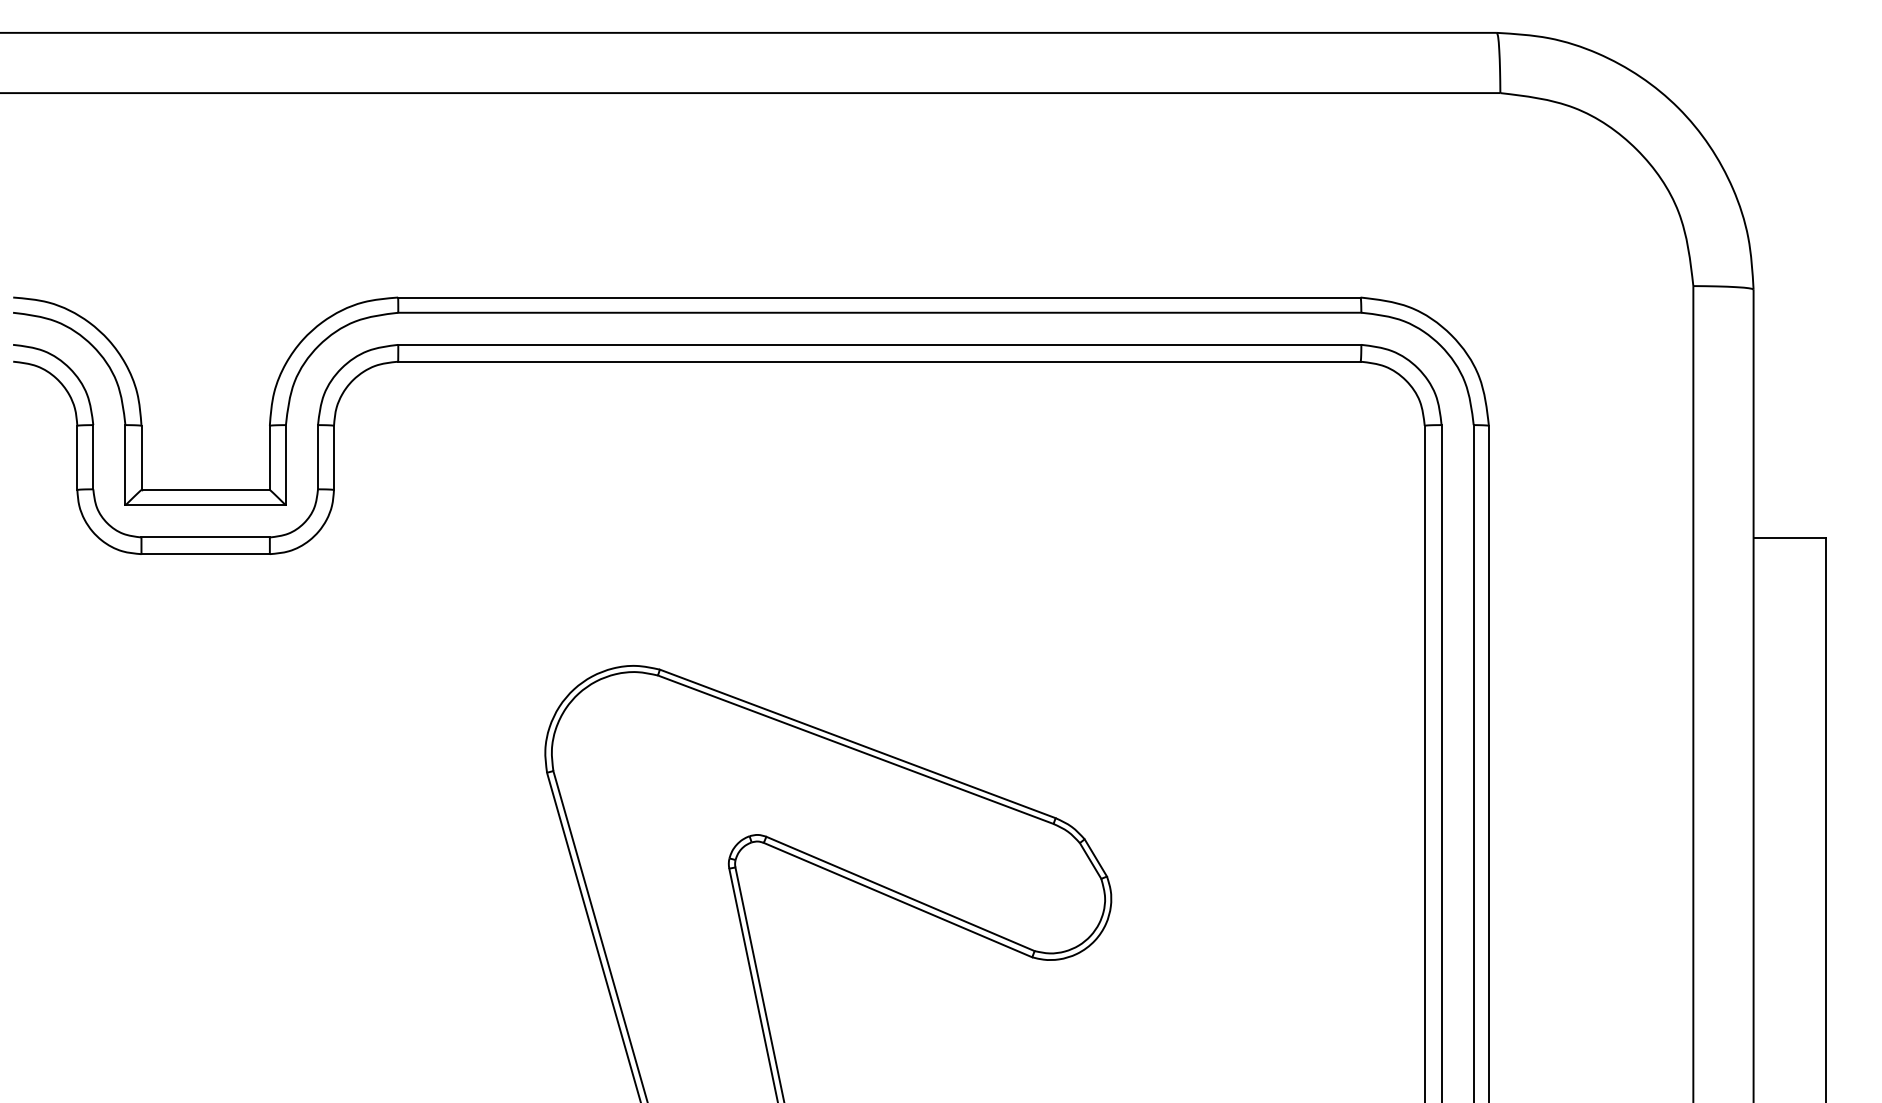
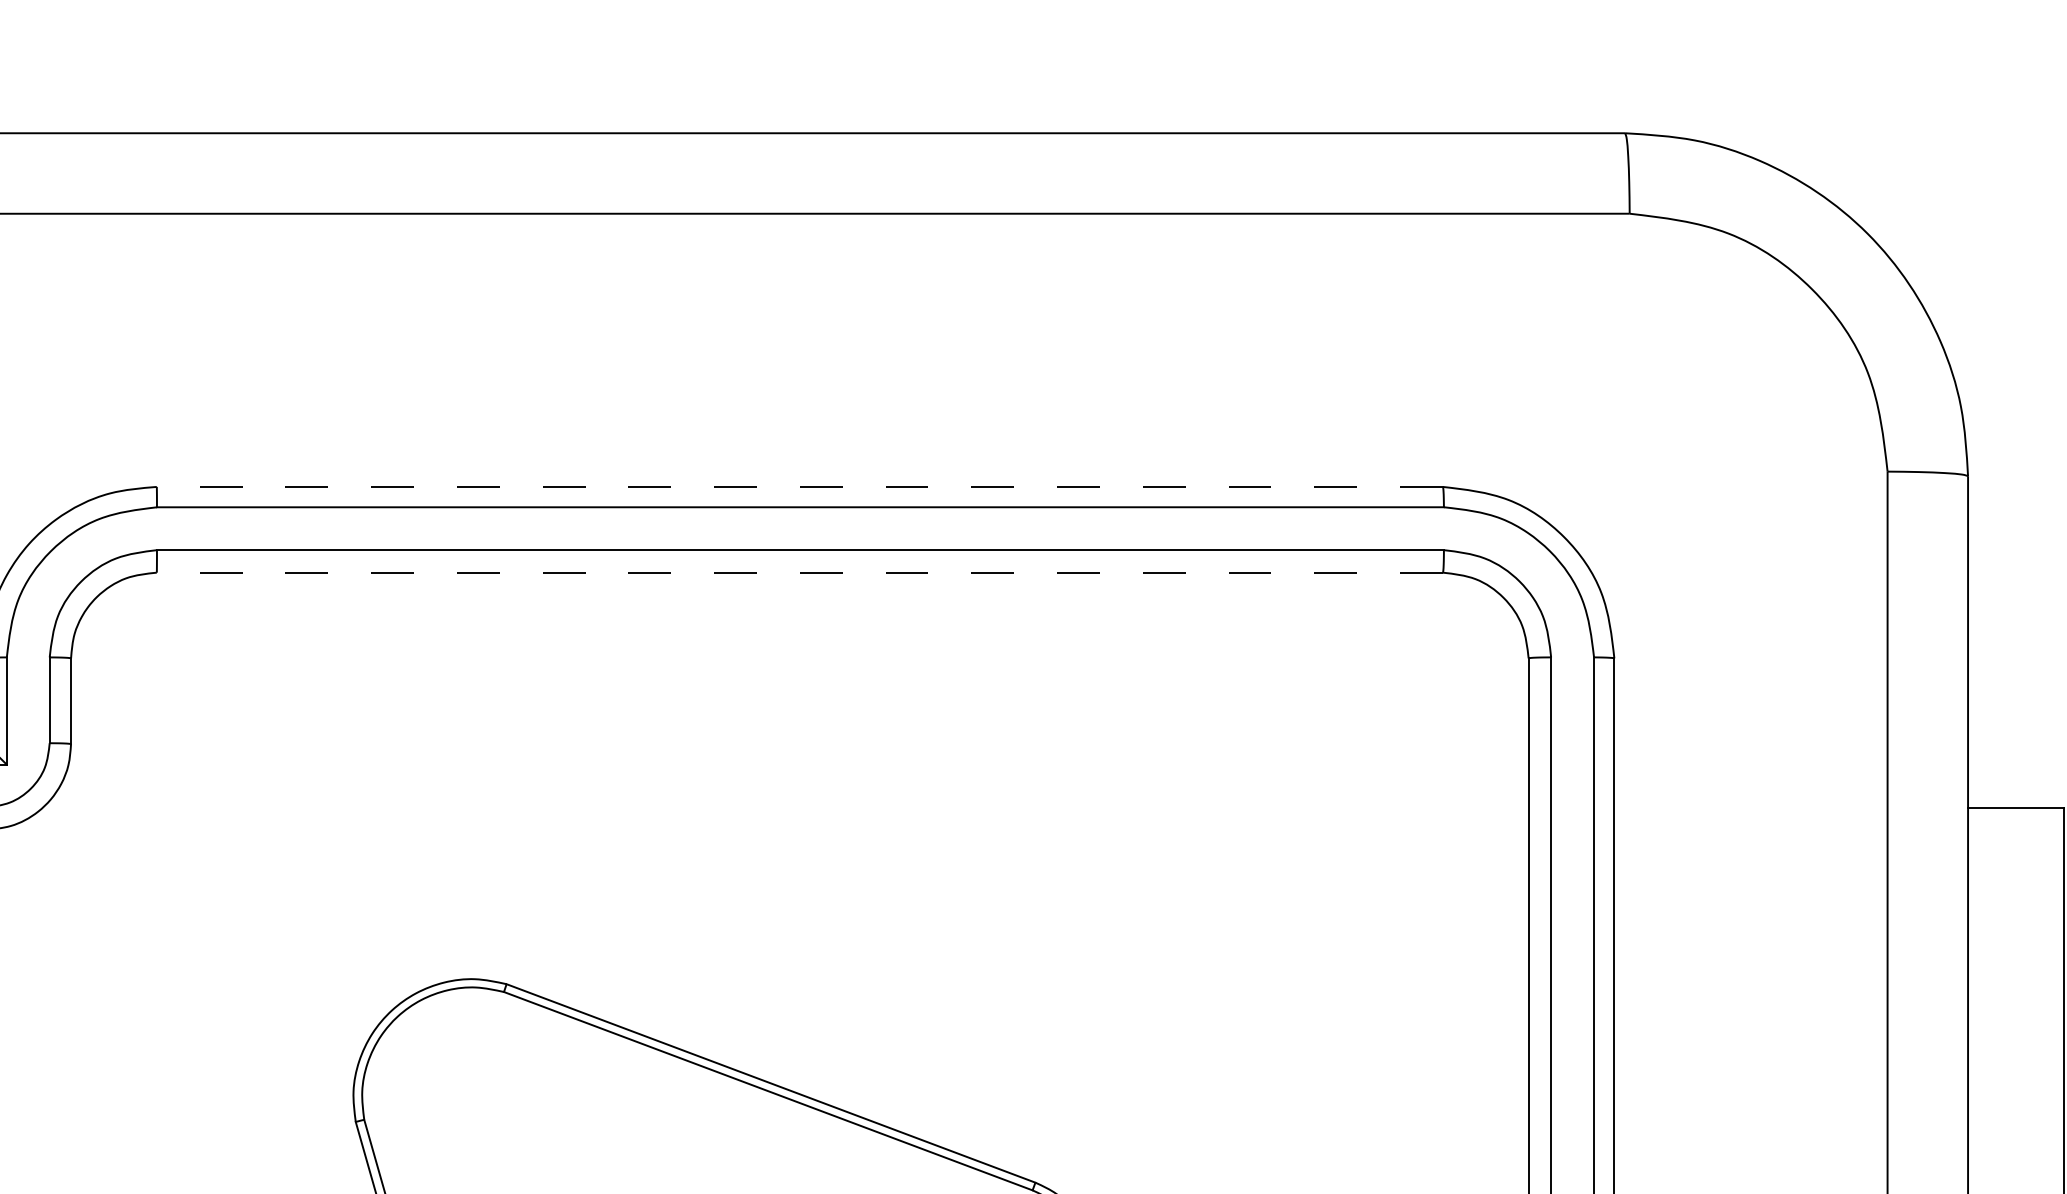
line: (878, 297) -> (798, 486), solid -> dashed
line: (878, 361) -> (798, 572), solid -> dashed

